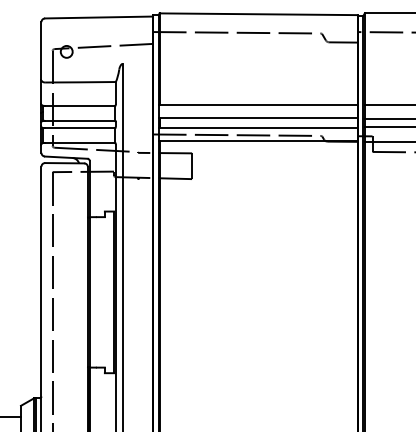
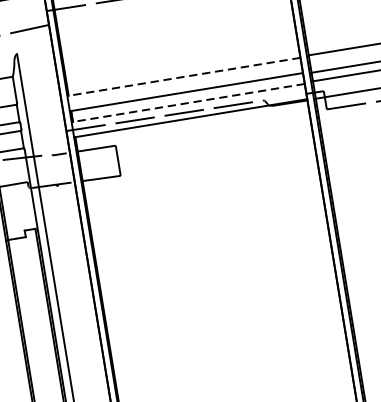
line: (258, 105) -> (184, 76), solid -> dashed
line: (258, 127) -> (188, 102), solid -> dashed

